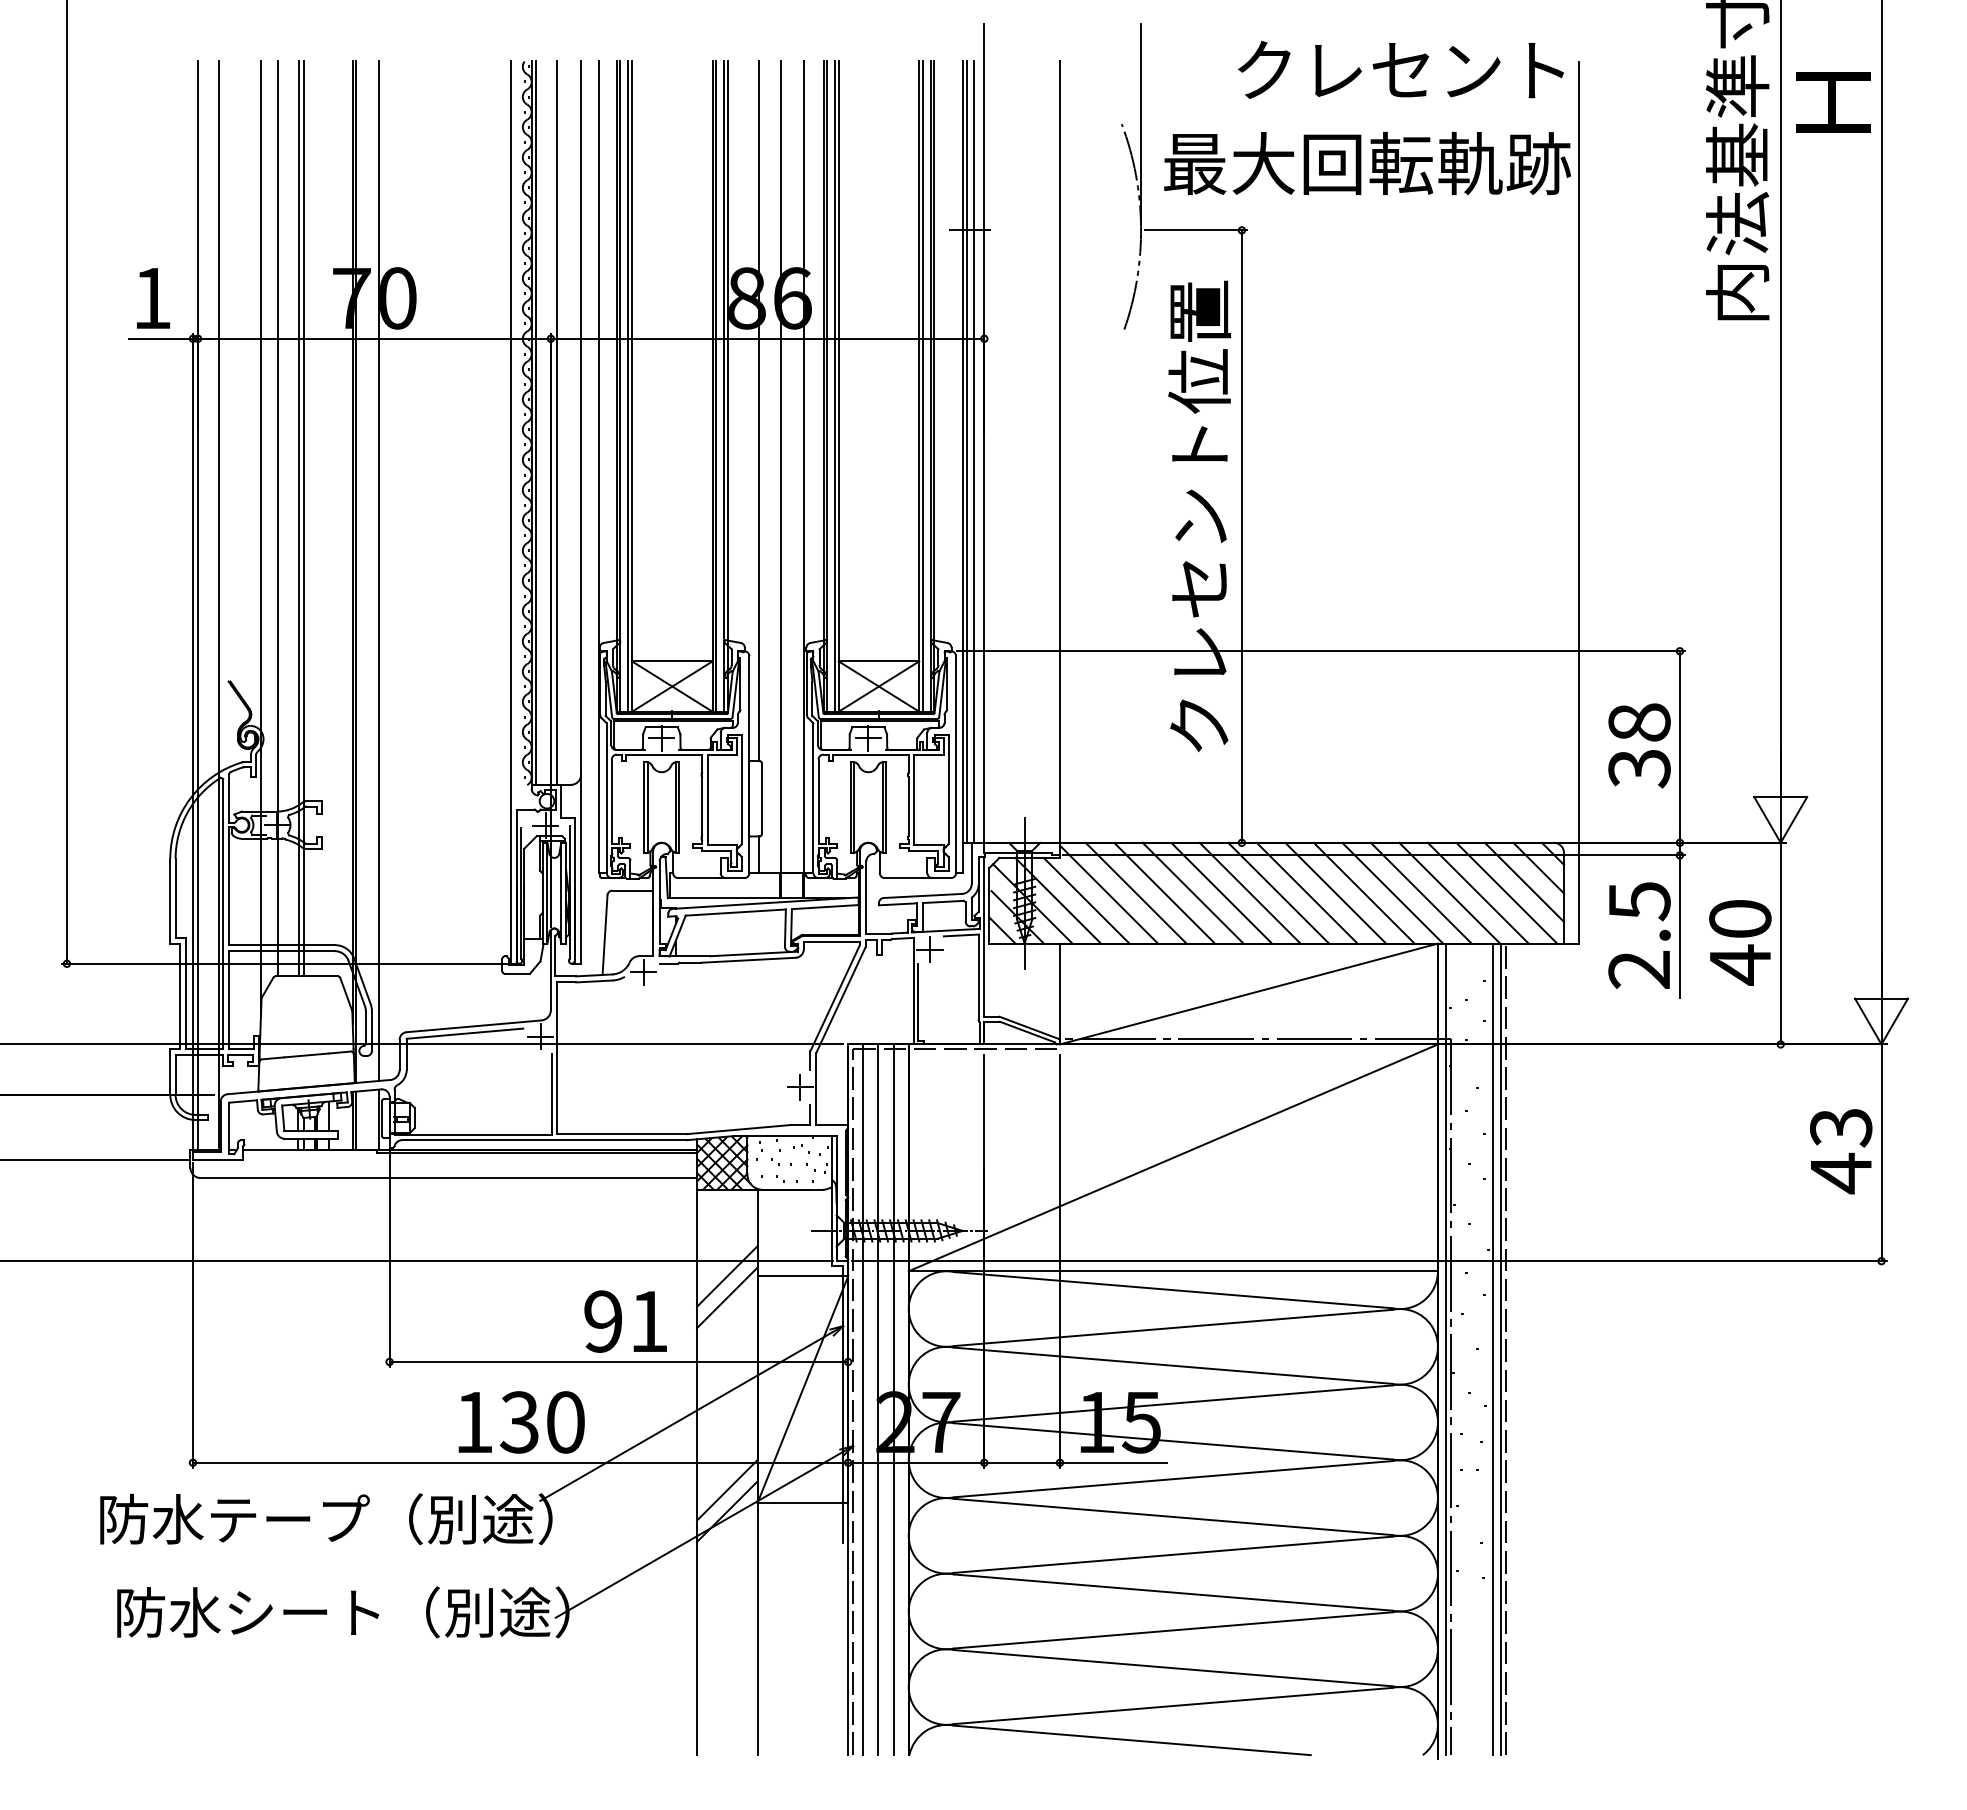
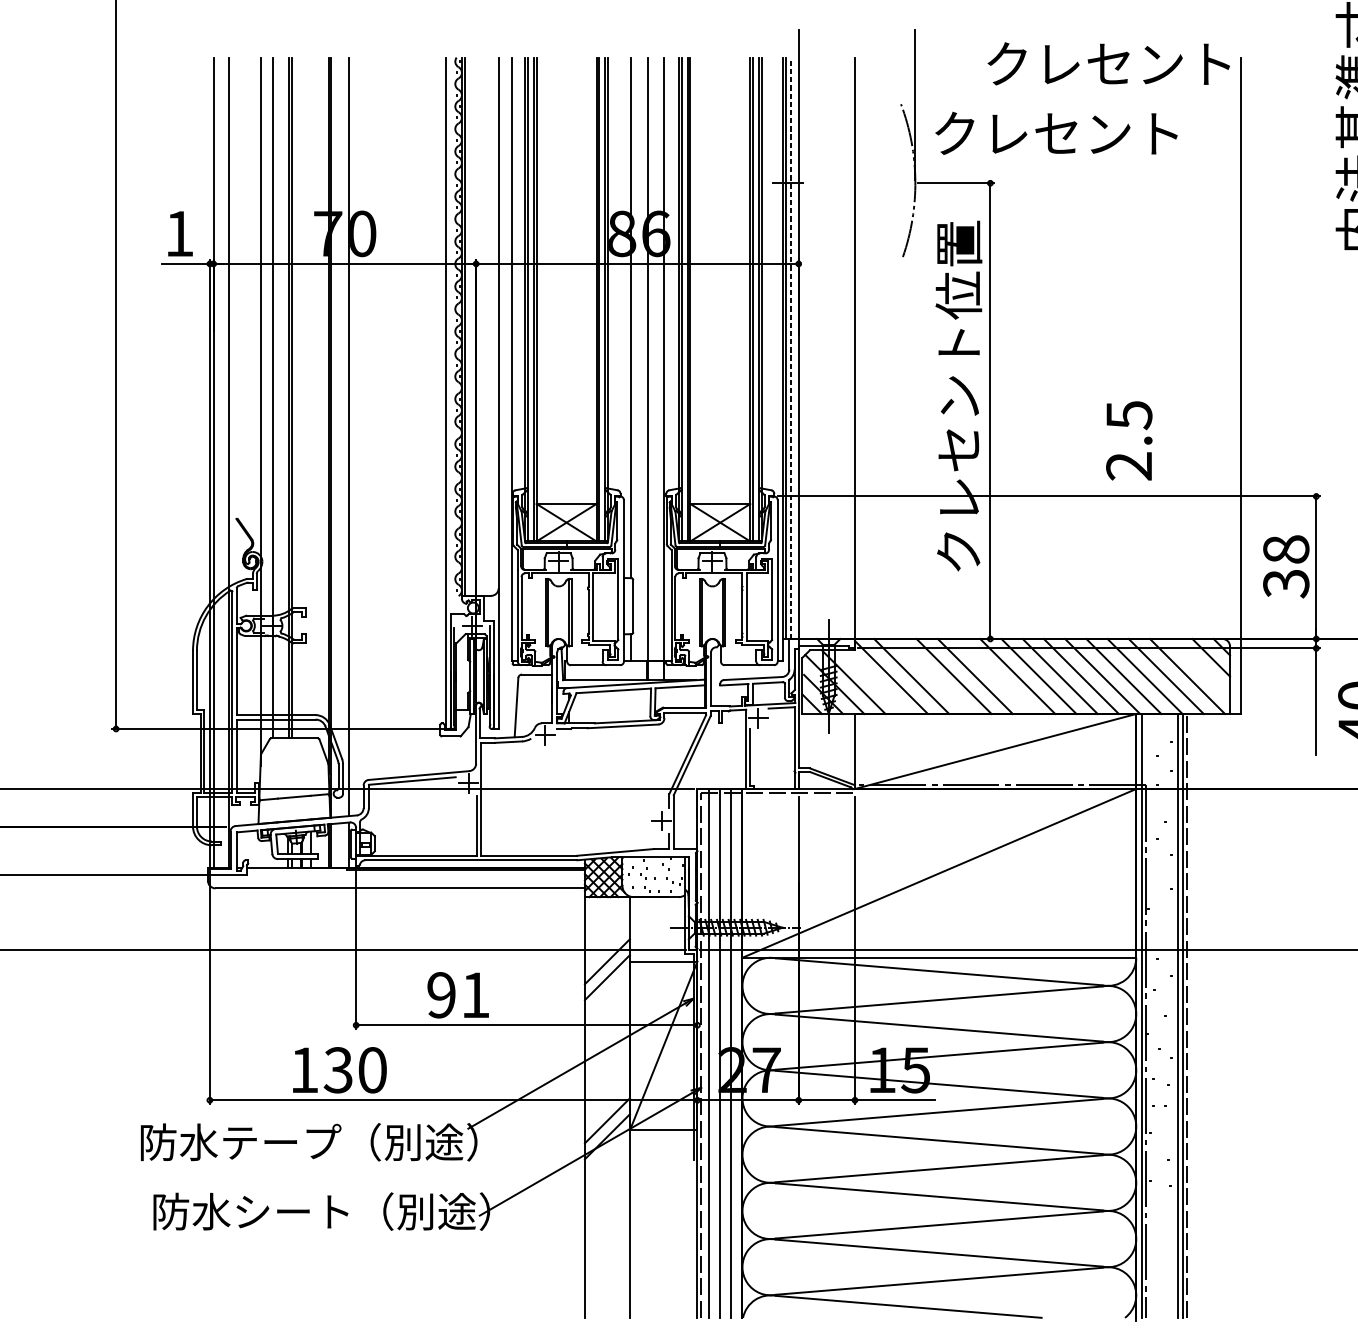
text: (1367, 163) -> (1083, 133), 最大回転軌跡 -> クレセント
line: (556, 422) -> (480, 326), removed
line: (974, 452) -> (791, 348), solid -> dashed
line: (1523, 881) -> (1199, 667), removed
line: (1164, 892) -> (932, 675), removed
line: (1249, 892) -> (996, 675), removed
line: (1086, 900) -> (874, 681), removed
text: (1639, 935) -> (1129, 440), moved
text: (625, 1321) -> (458, 995), moved
text: (521, 1422) -> (339, 1070), moved

